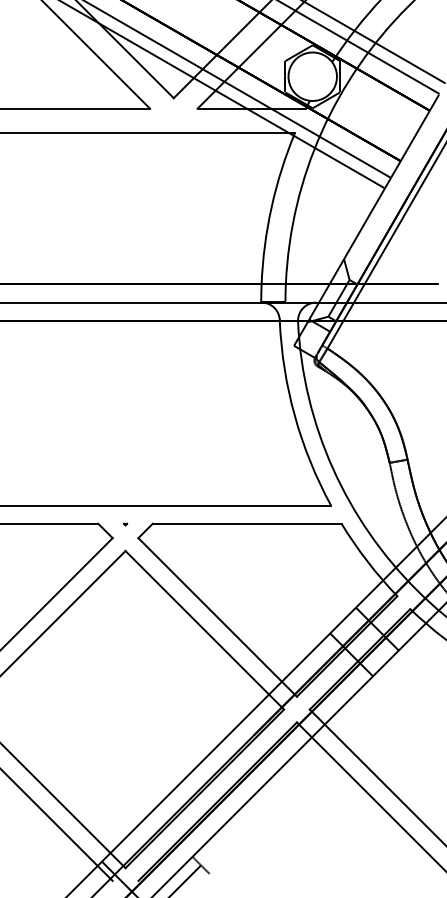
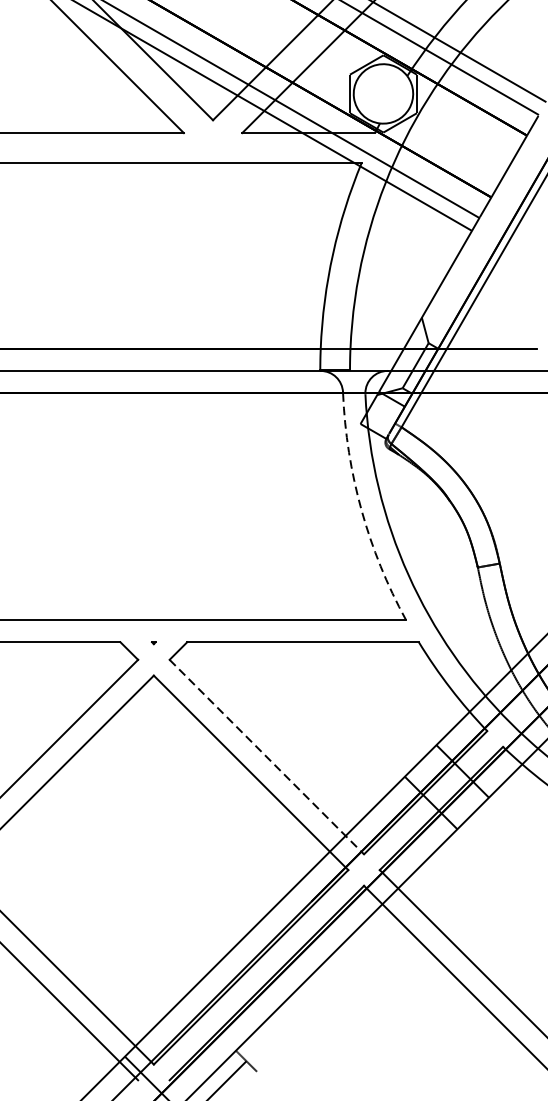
arc: (294, 416) -> (361, 510), solid -> dashed
line: (218, 617) -> (267, 757), solid -> dashed

